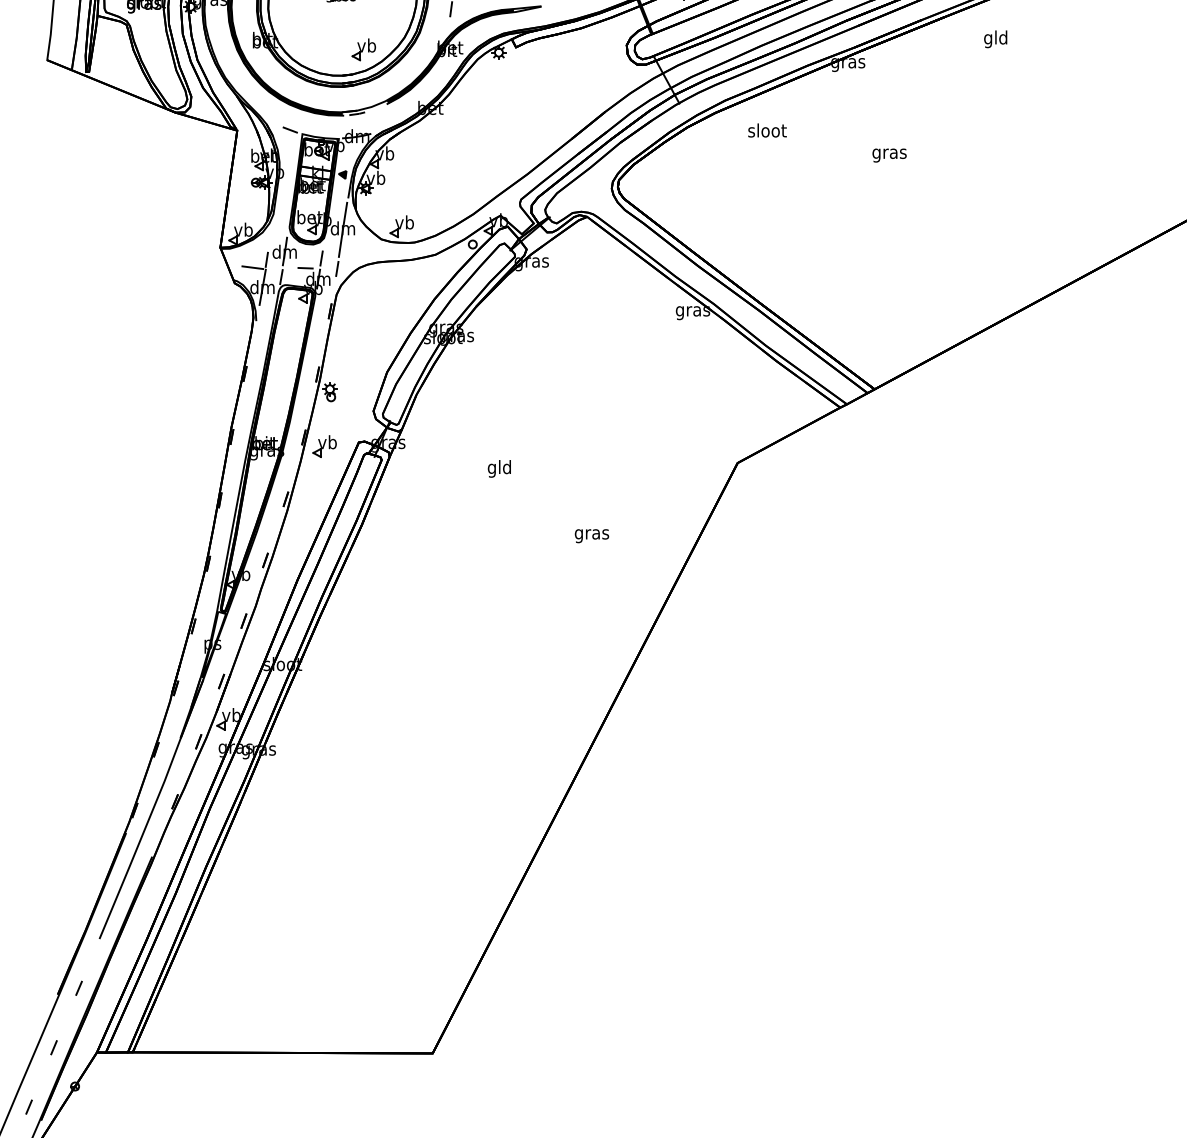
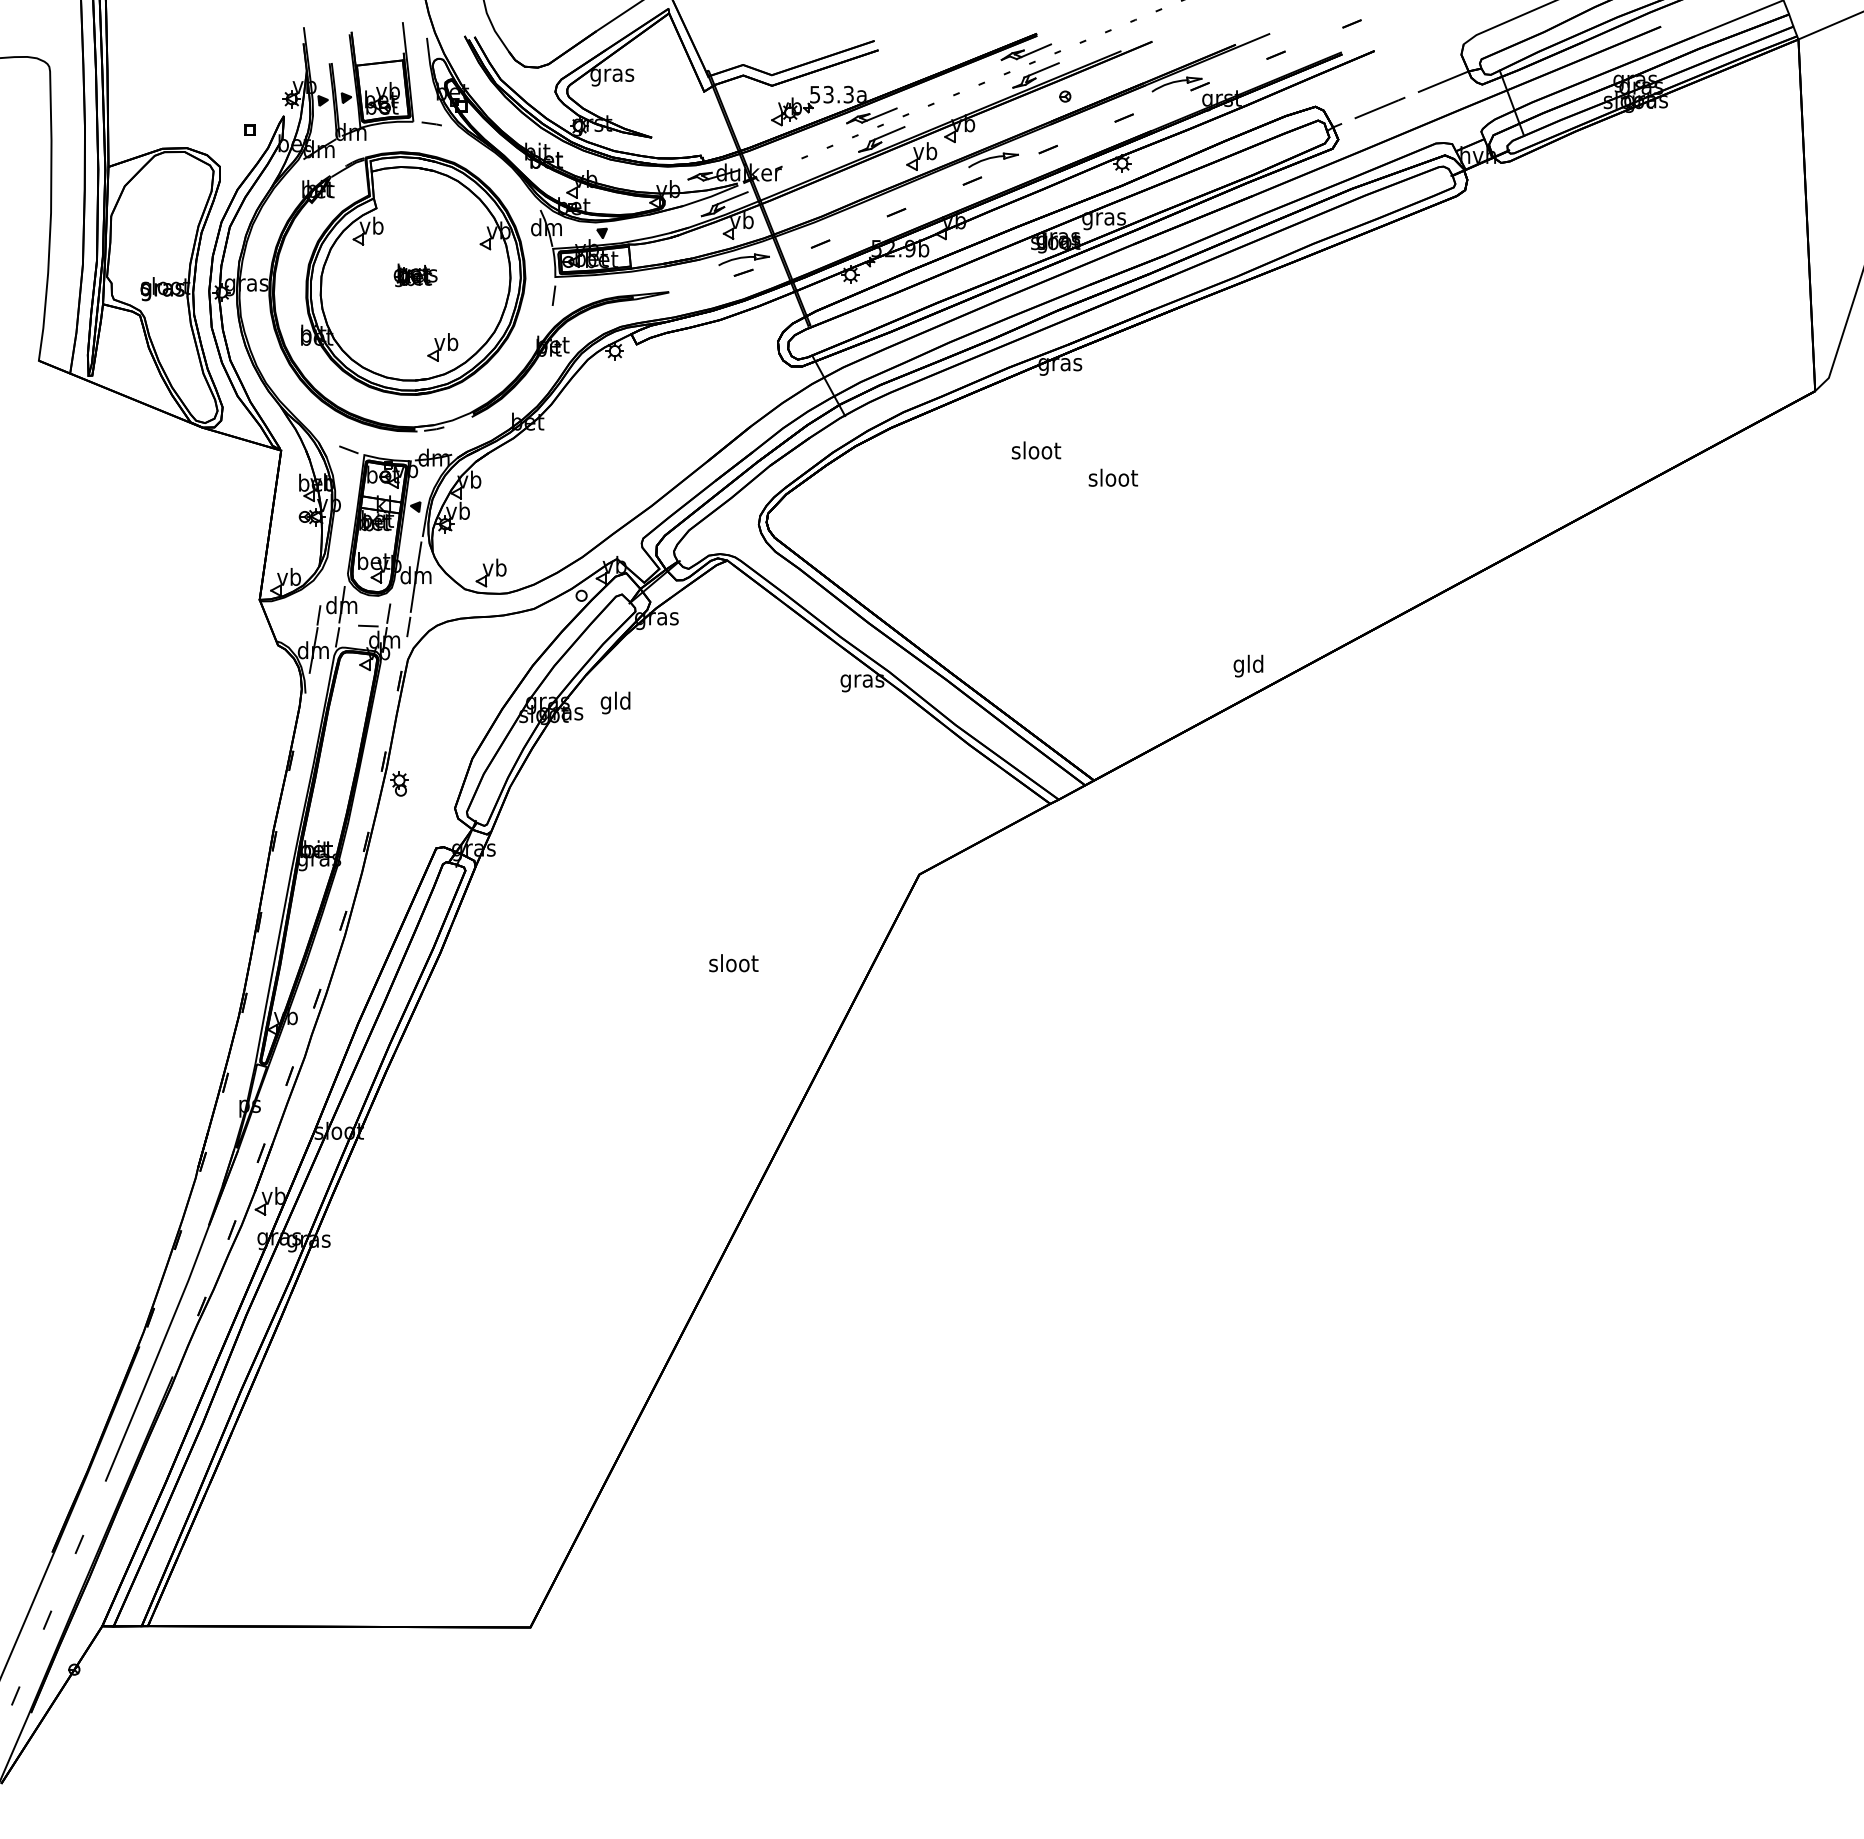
text: (995, 38) -> (1248, 665), moved
text: (767, 130) -> (1036, 450), moved
text: (889, 153) -> (1113, 479), gras -> sloot
line: (252, 267) -> (300, 625), removed
part: (324, 446) -> (392, 853), removed
text: (499, 468) -> (615, 702), moved
text: (591, 534) -> (733, 965), gras -> sloot

